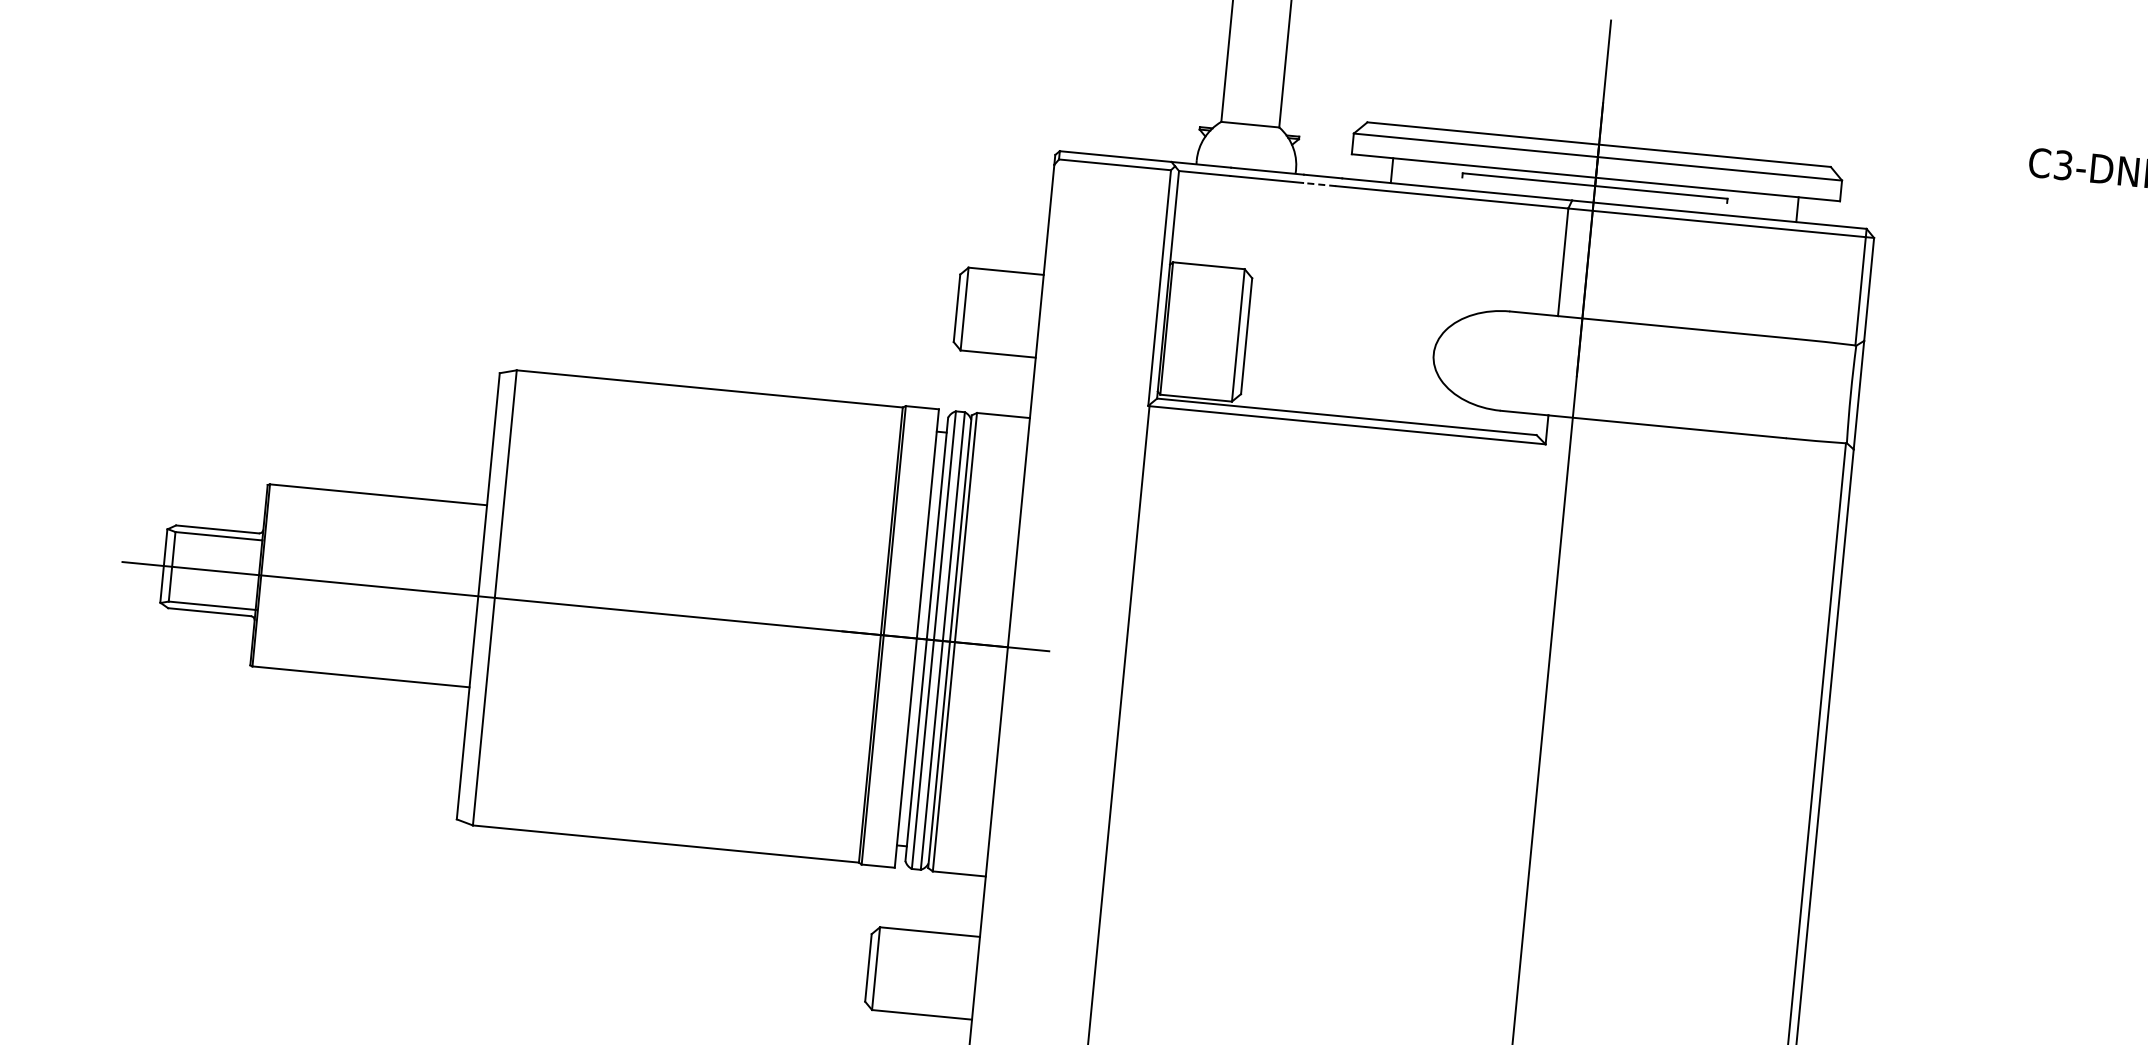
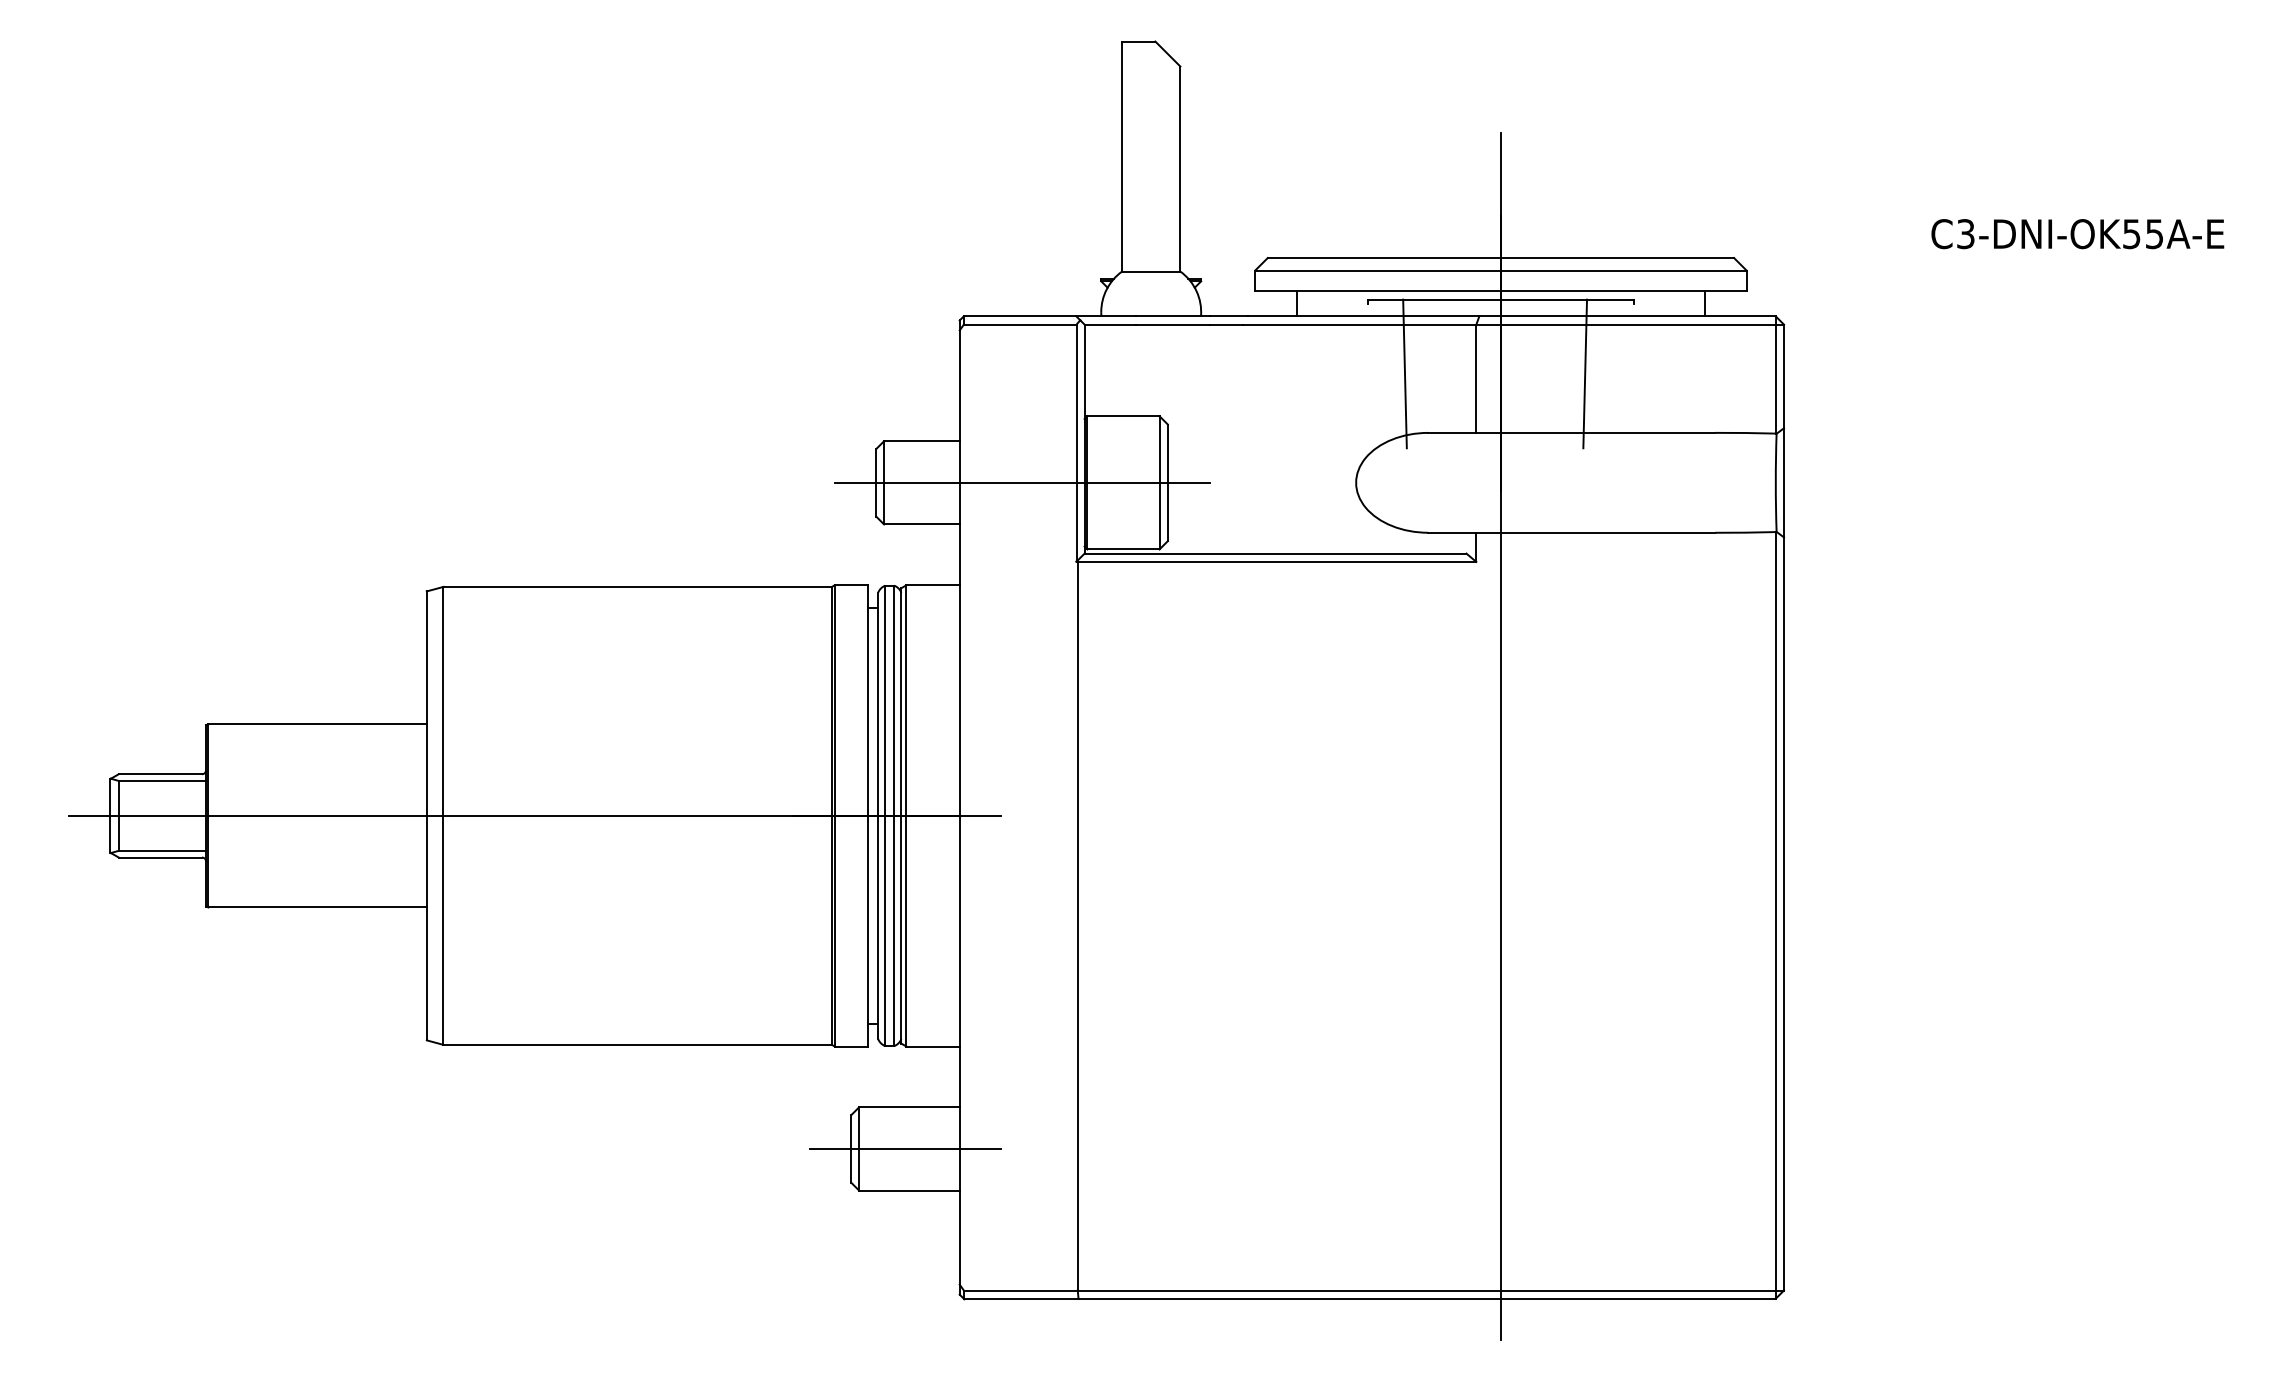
line: (1320, 184) -> (1226, 324), dashed -> solid
line: (1492, 250) -> (1404, 373), added
line: (1672, 267) -> (1585, 373), added
line: (1101, 321) -> (1021, 482), added
line: (922, 972) -> (905, 1148), added

